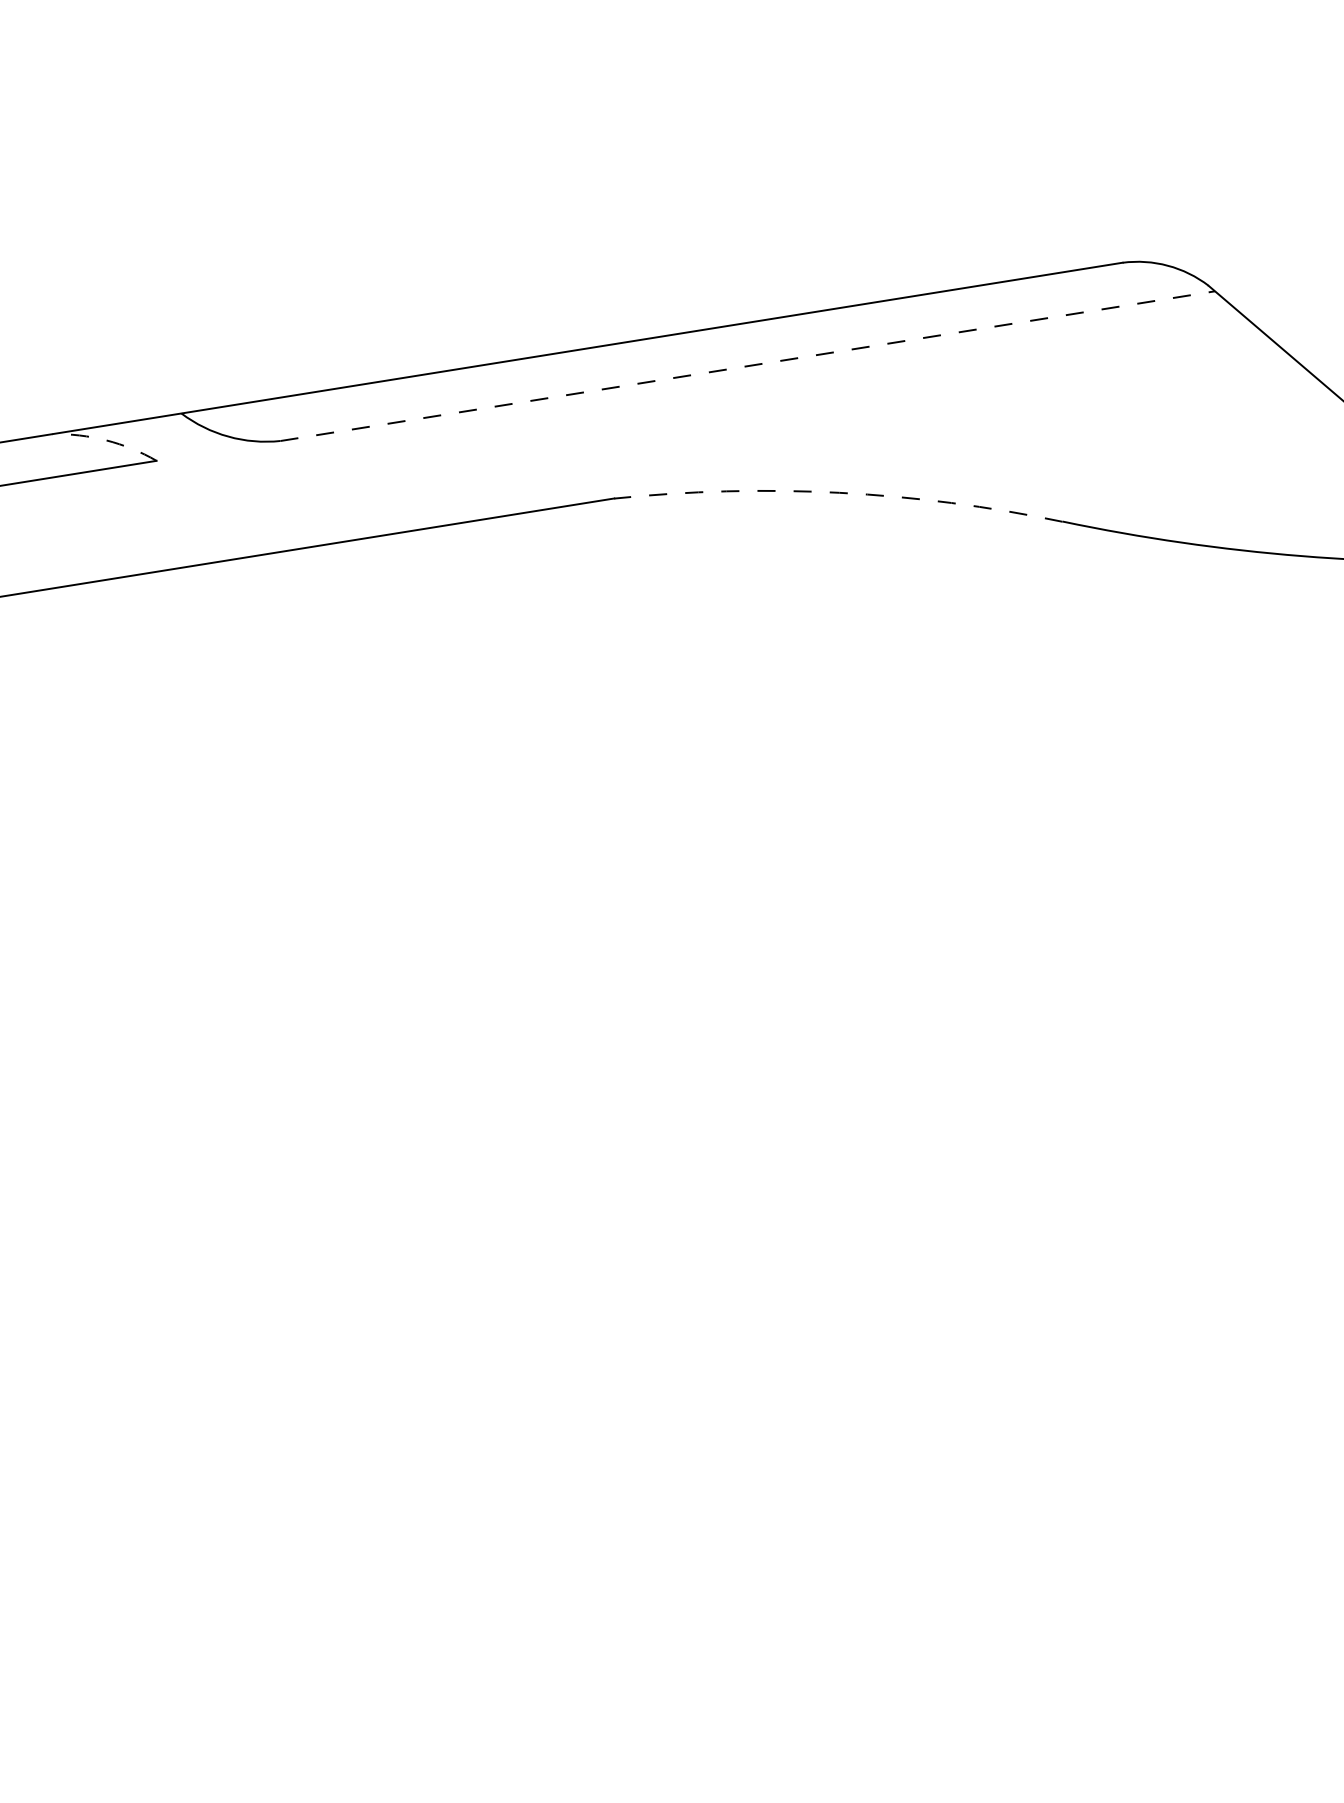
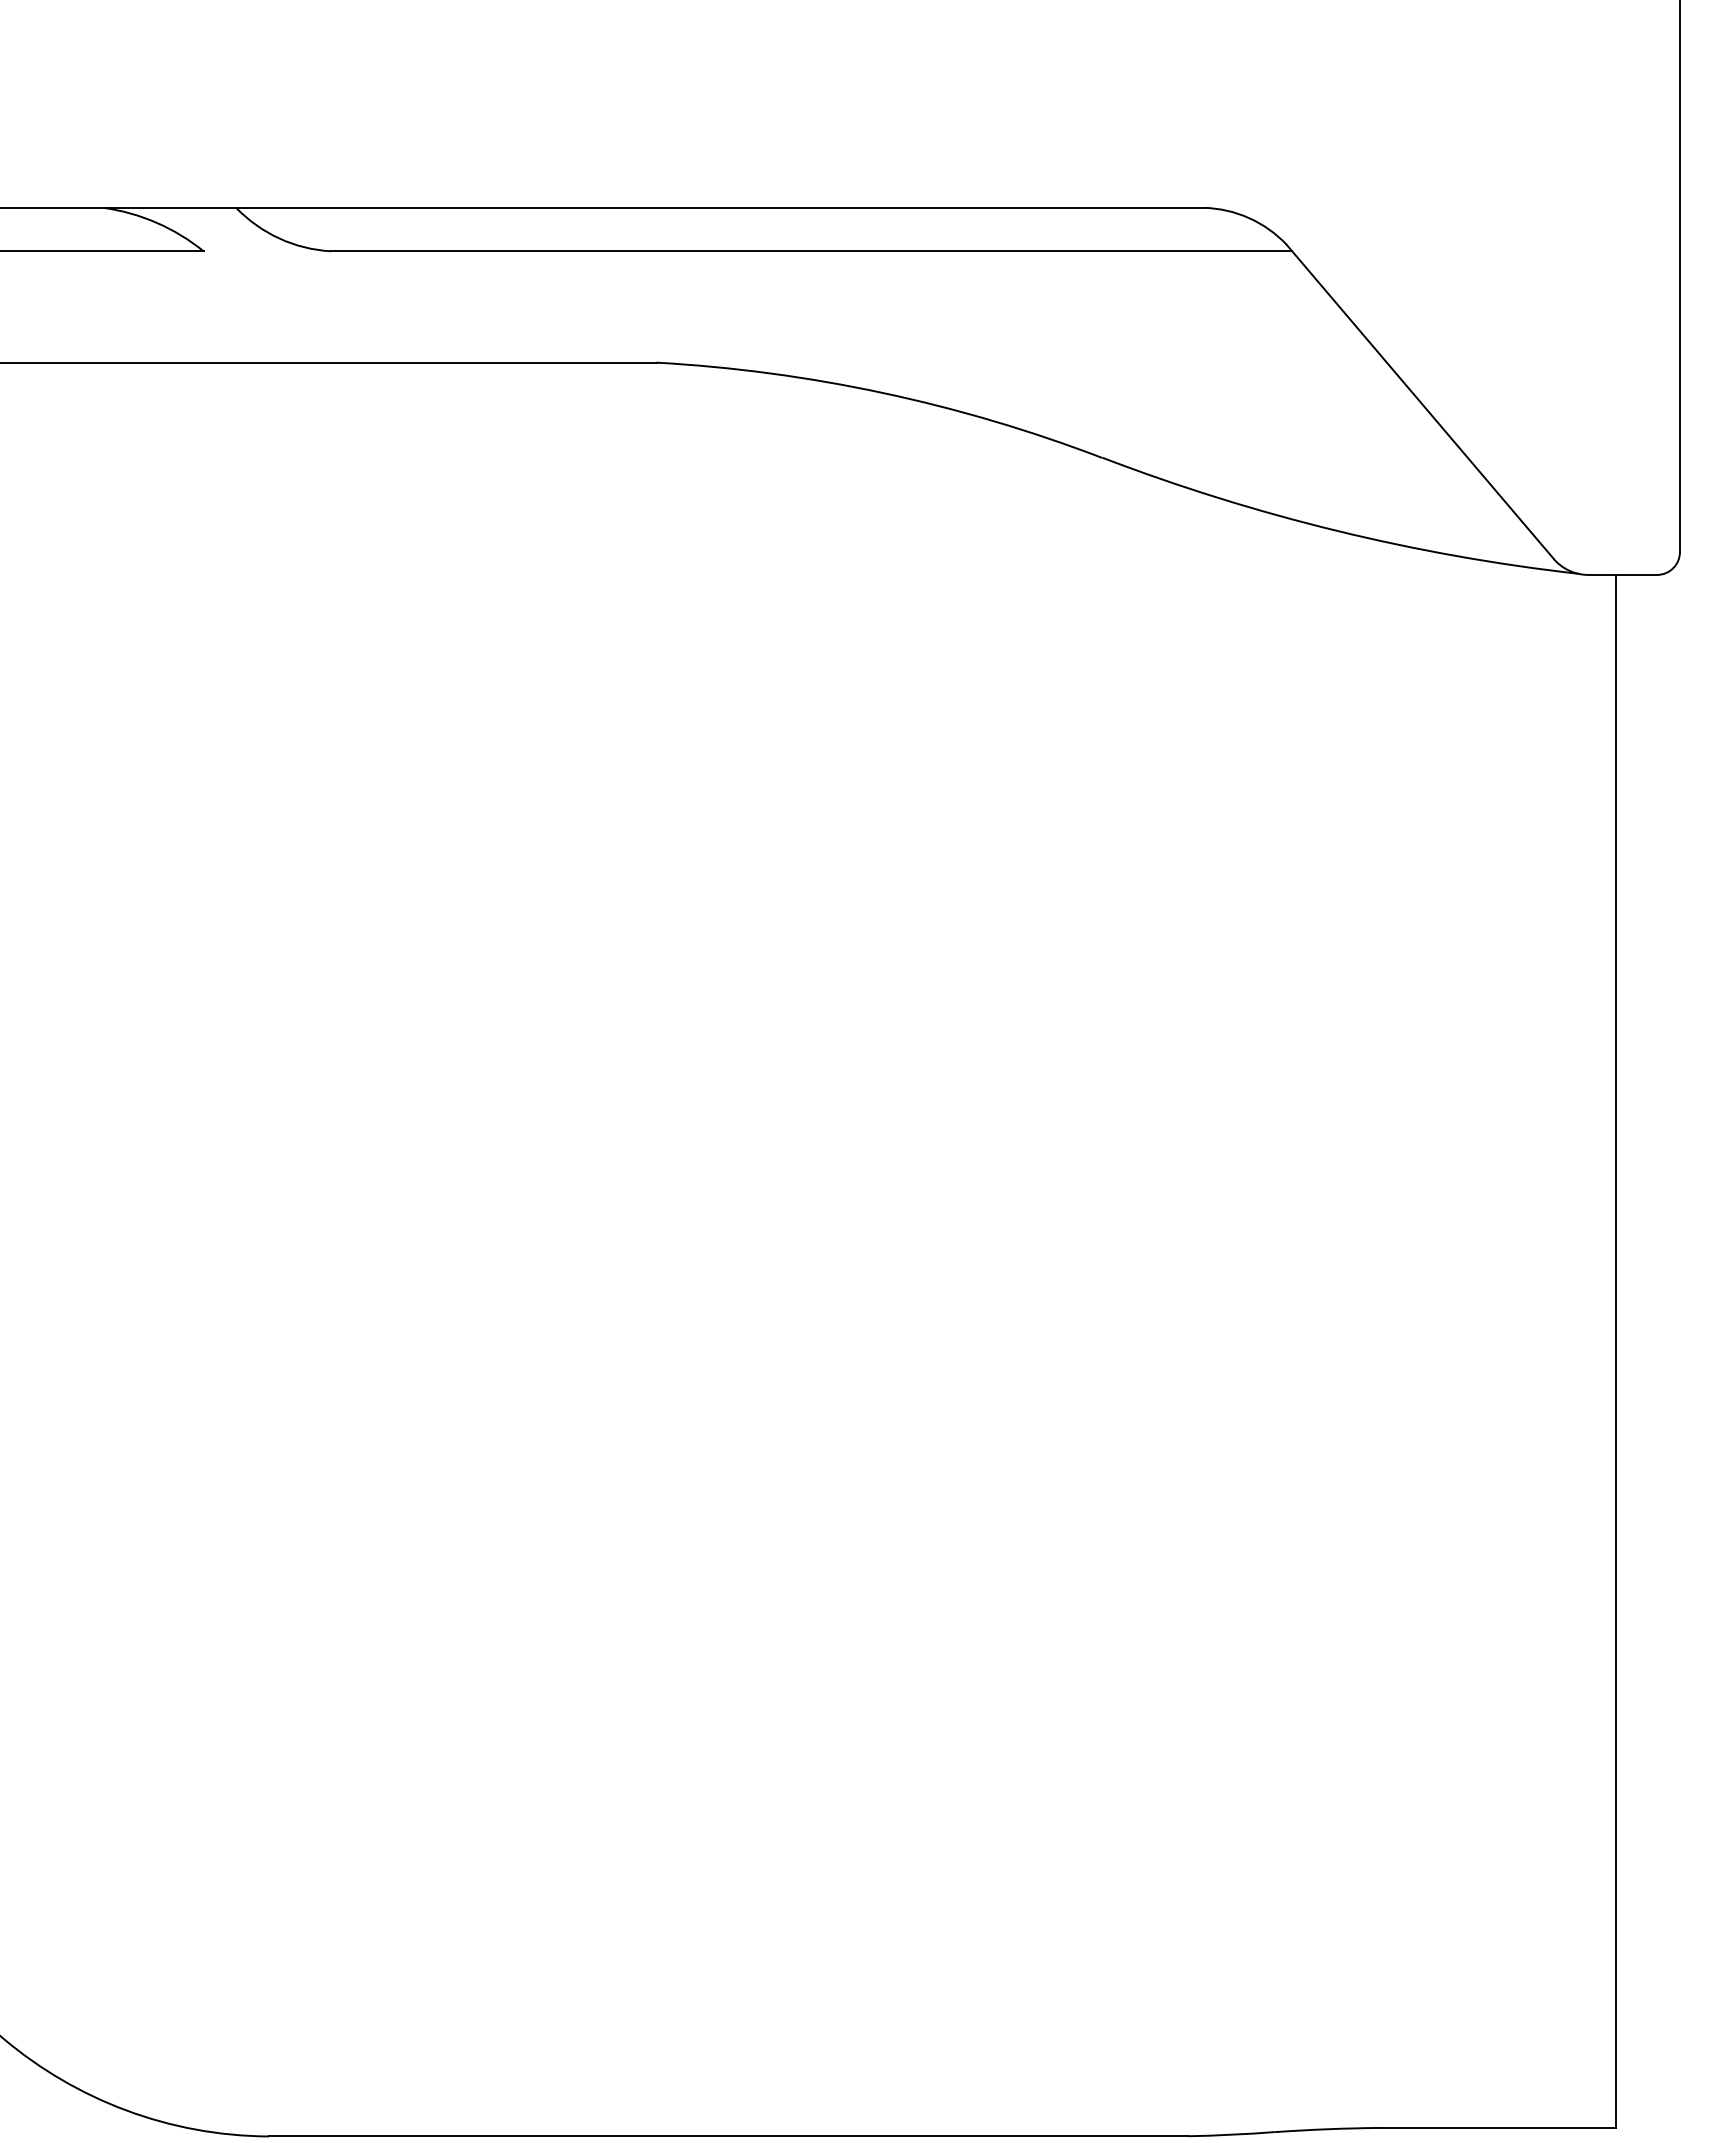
line: (747, 366) -> (811, 251), dashed -> solid
arc: (106, 440) -> (156, 222), dashed -> solid
arc: (839, 493) -> (883, 393), dashed -> solid

